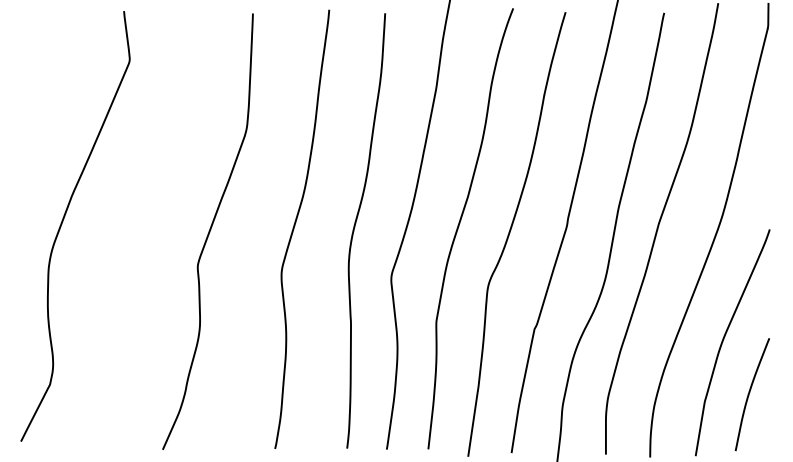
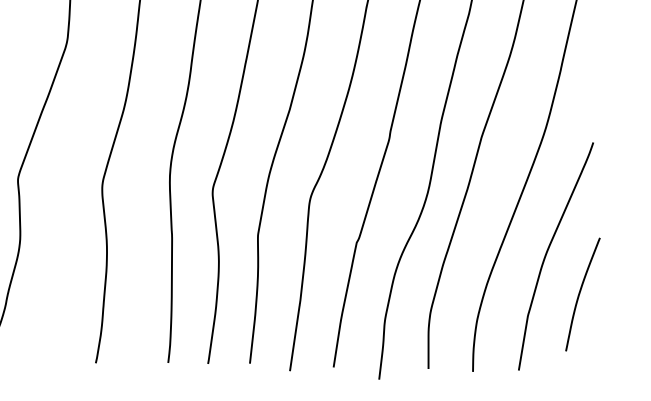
curve: (750, 392) -> (580, 292), moved

